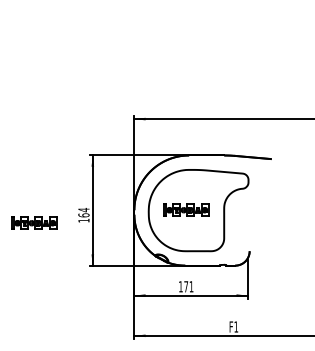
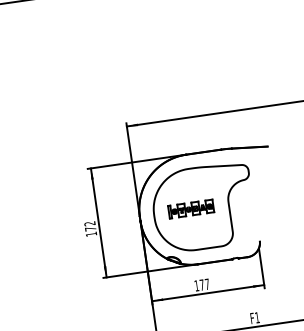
text: (83, 212) -> (89, 226), 164 -> 172
part: (34, 222) -> (42, 243), removed
text: (191, 286) -> (207, 284), 171 -> 177

